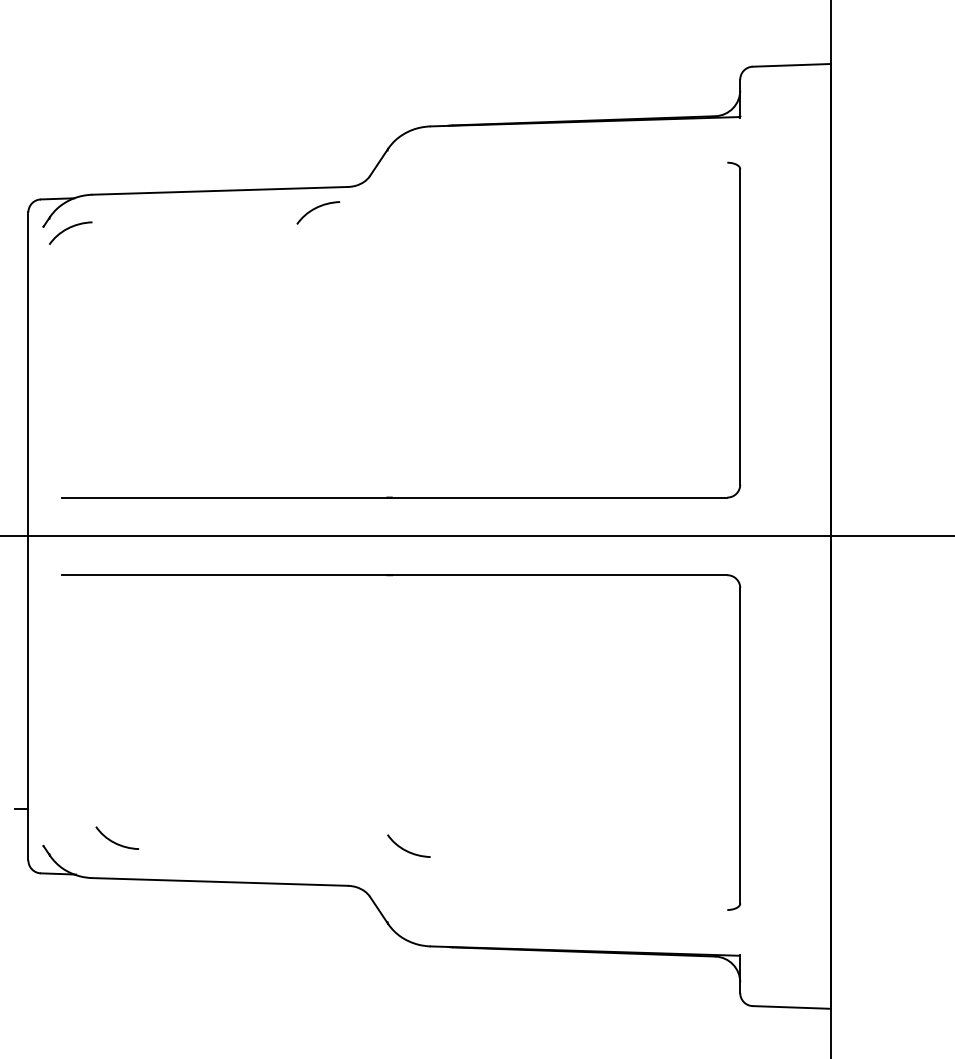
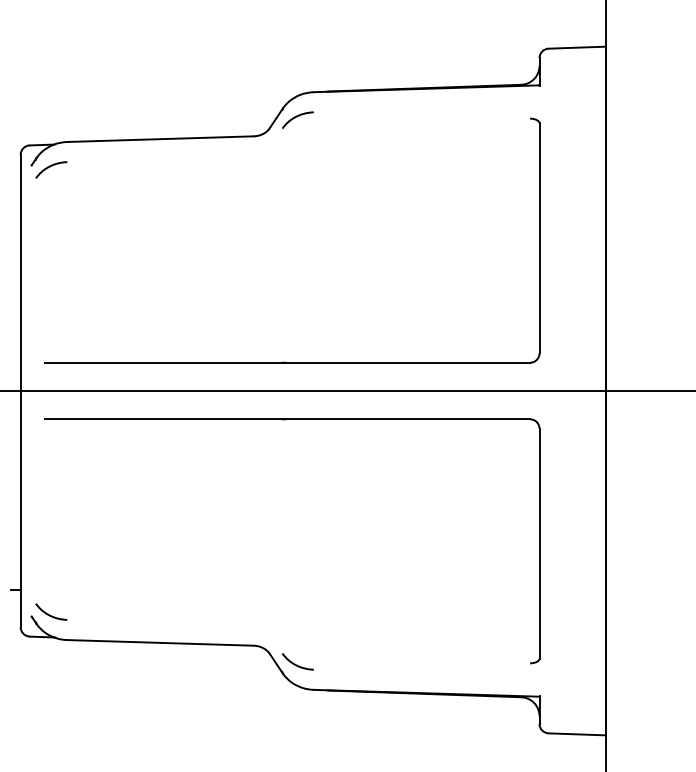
curve: (317, 209) -> (297, 117), moved
curve: (115, 841) -> (50, 614), moved
curve: (405, 848) -> (295, 663), moved

